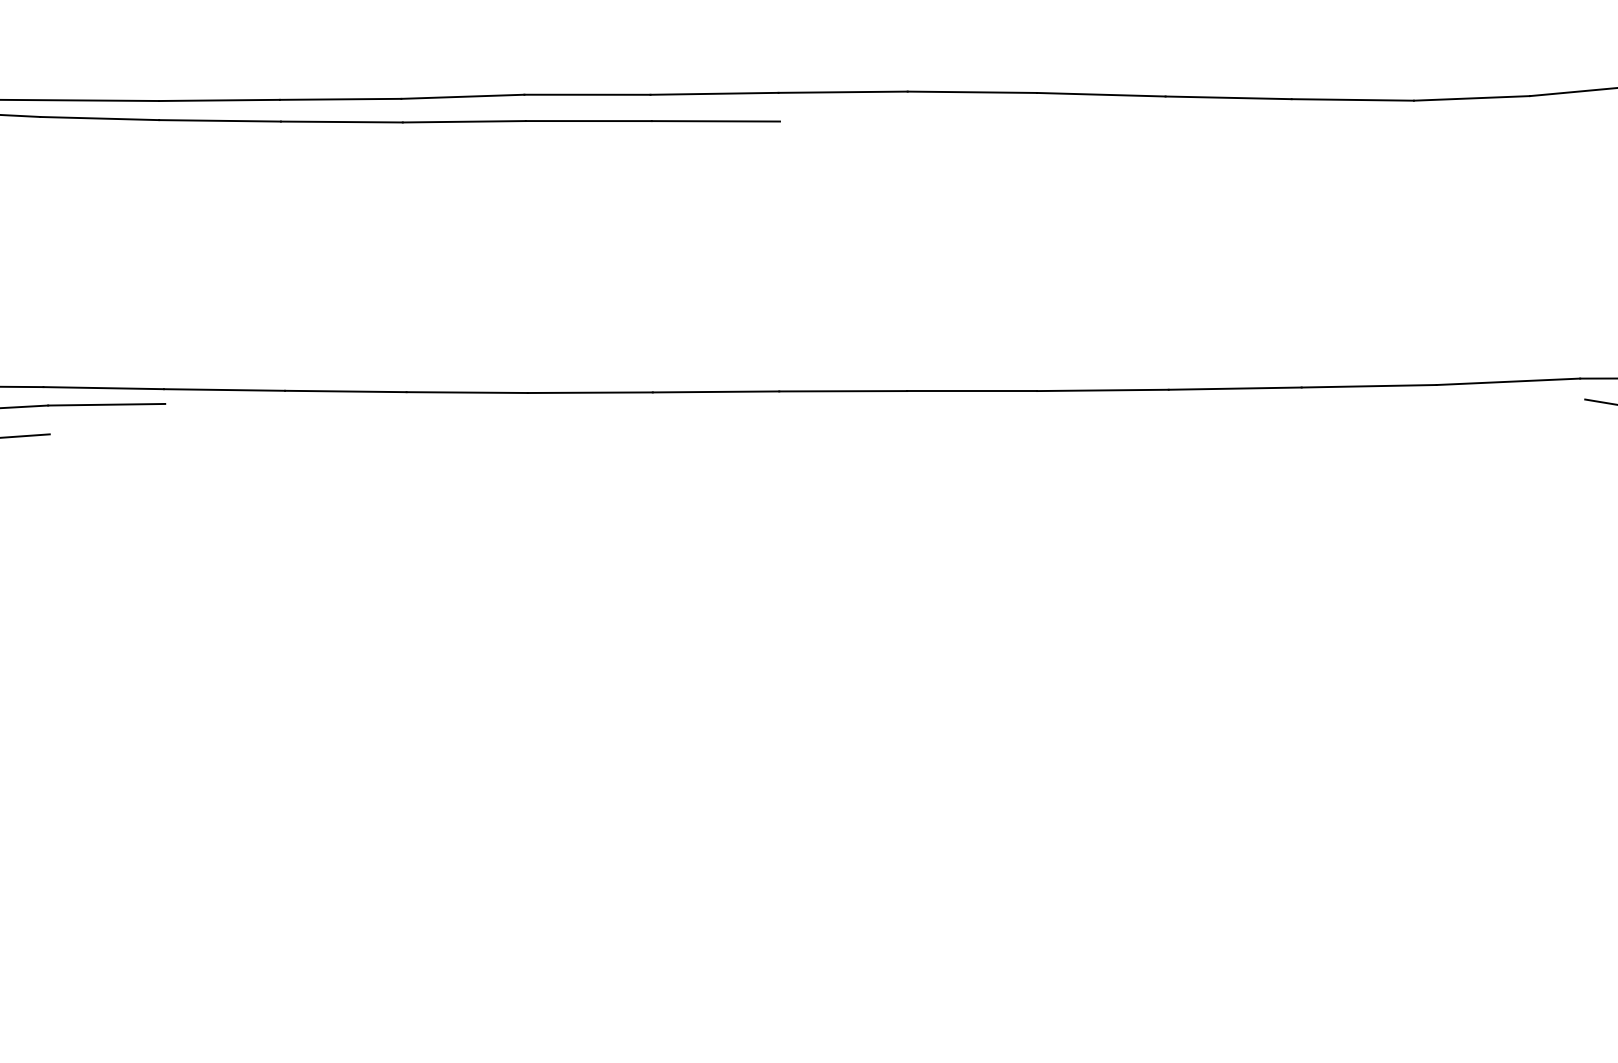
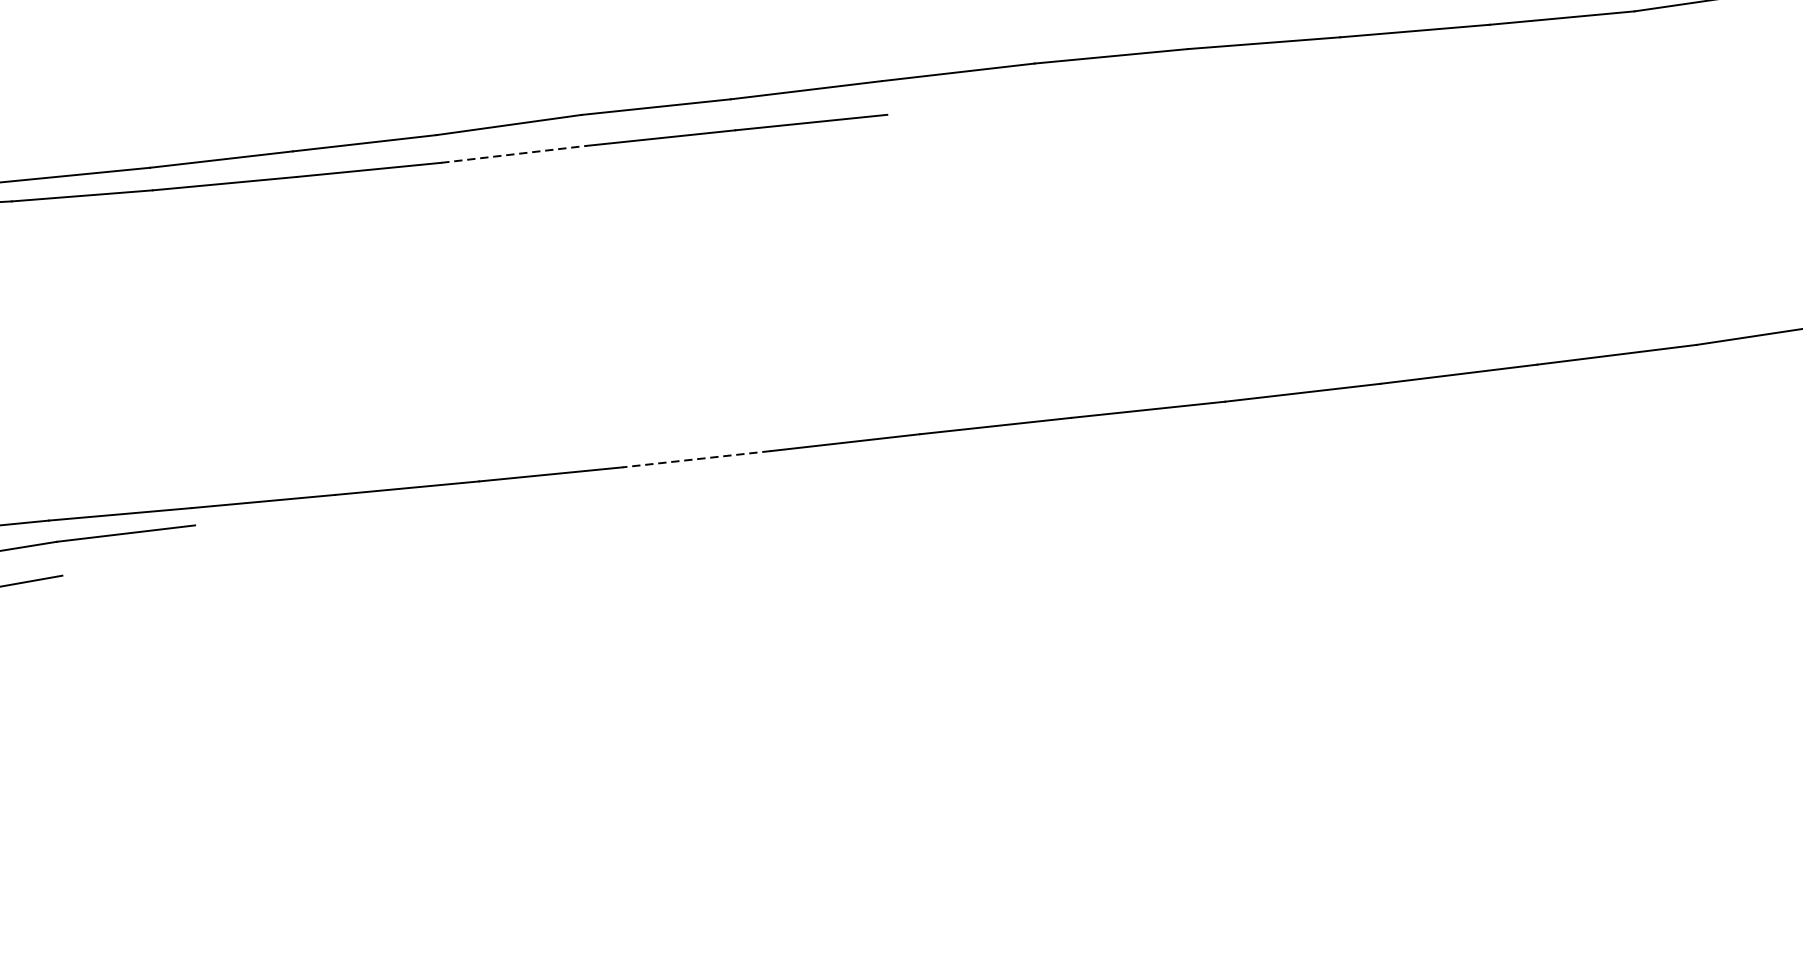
line: (464, 121) -> (514, 154), solid -> dashed
line: (590, 392) -> (696, 458), solid -> dashed

